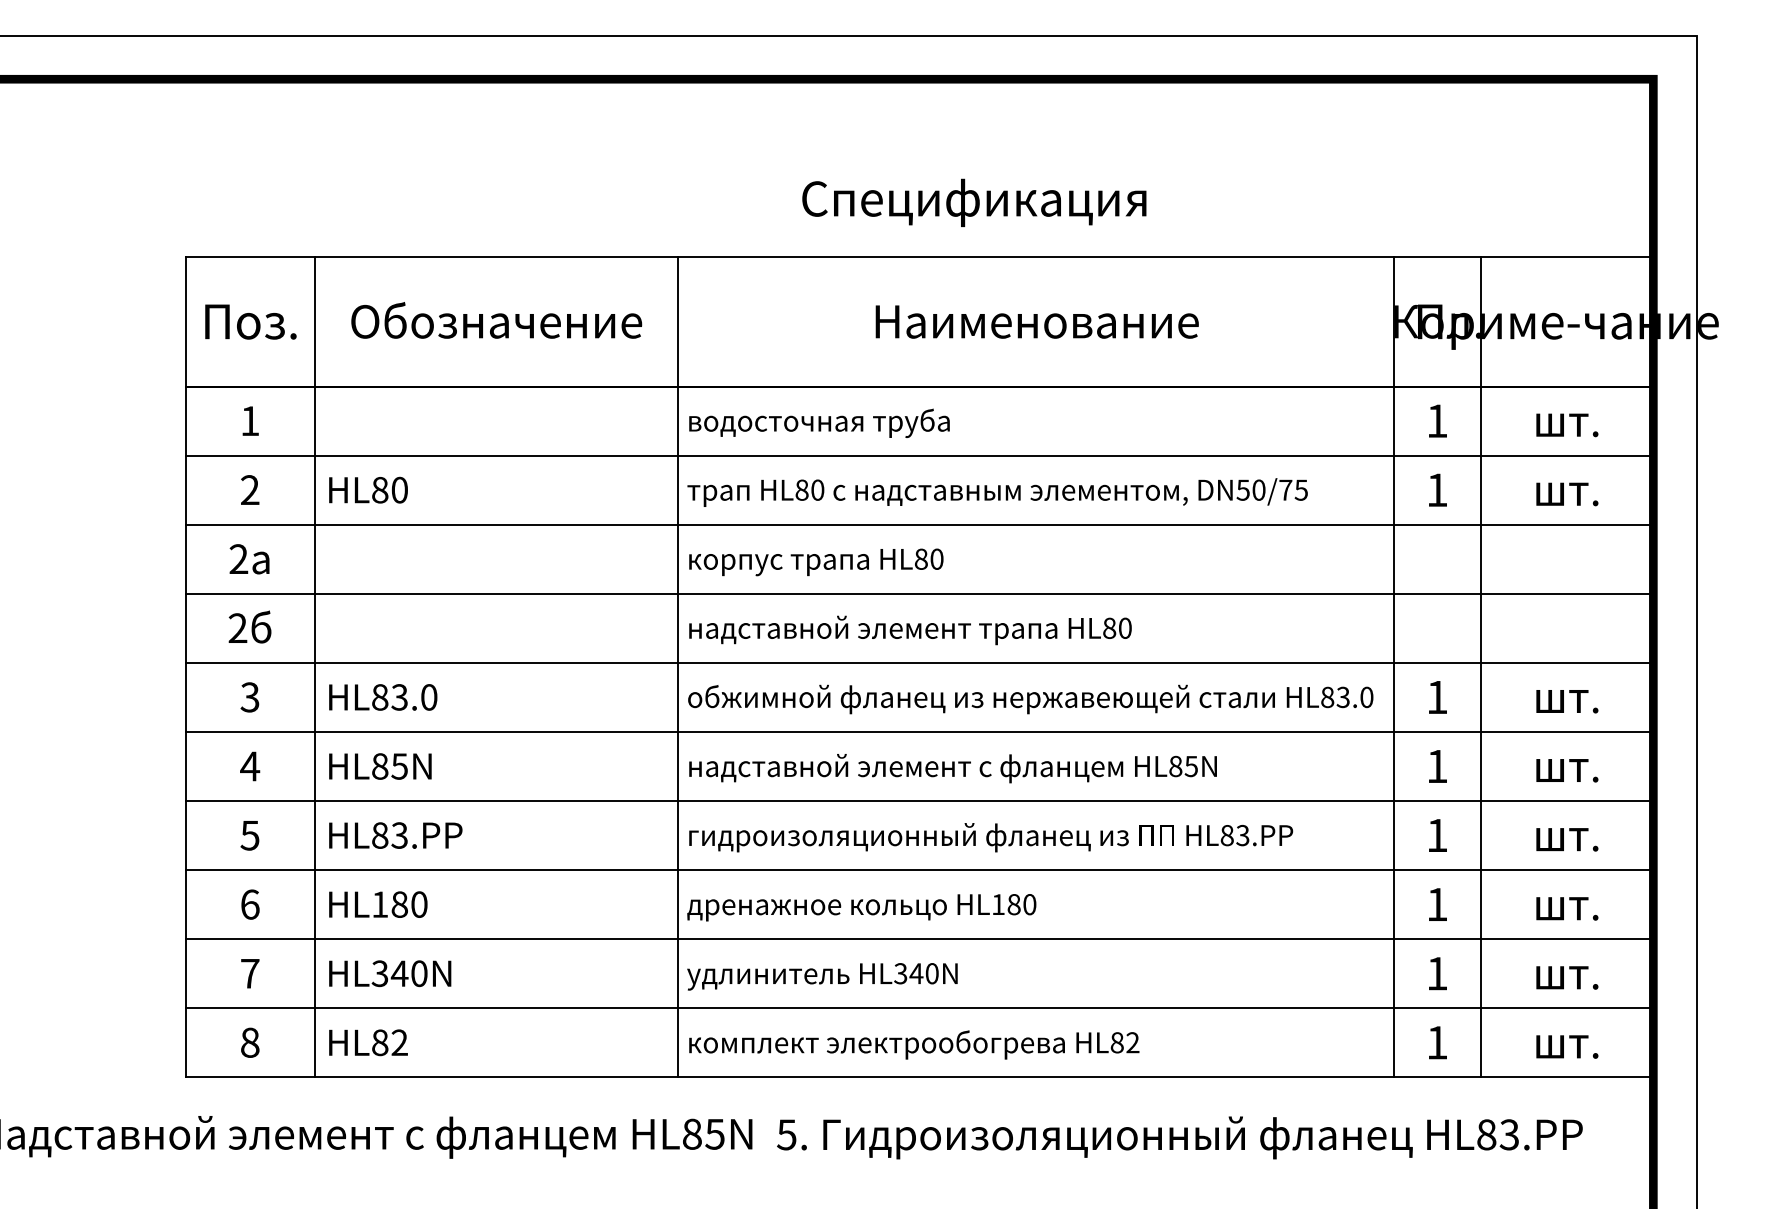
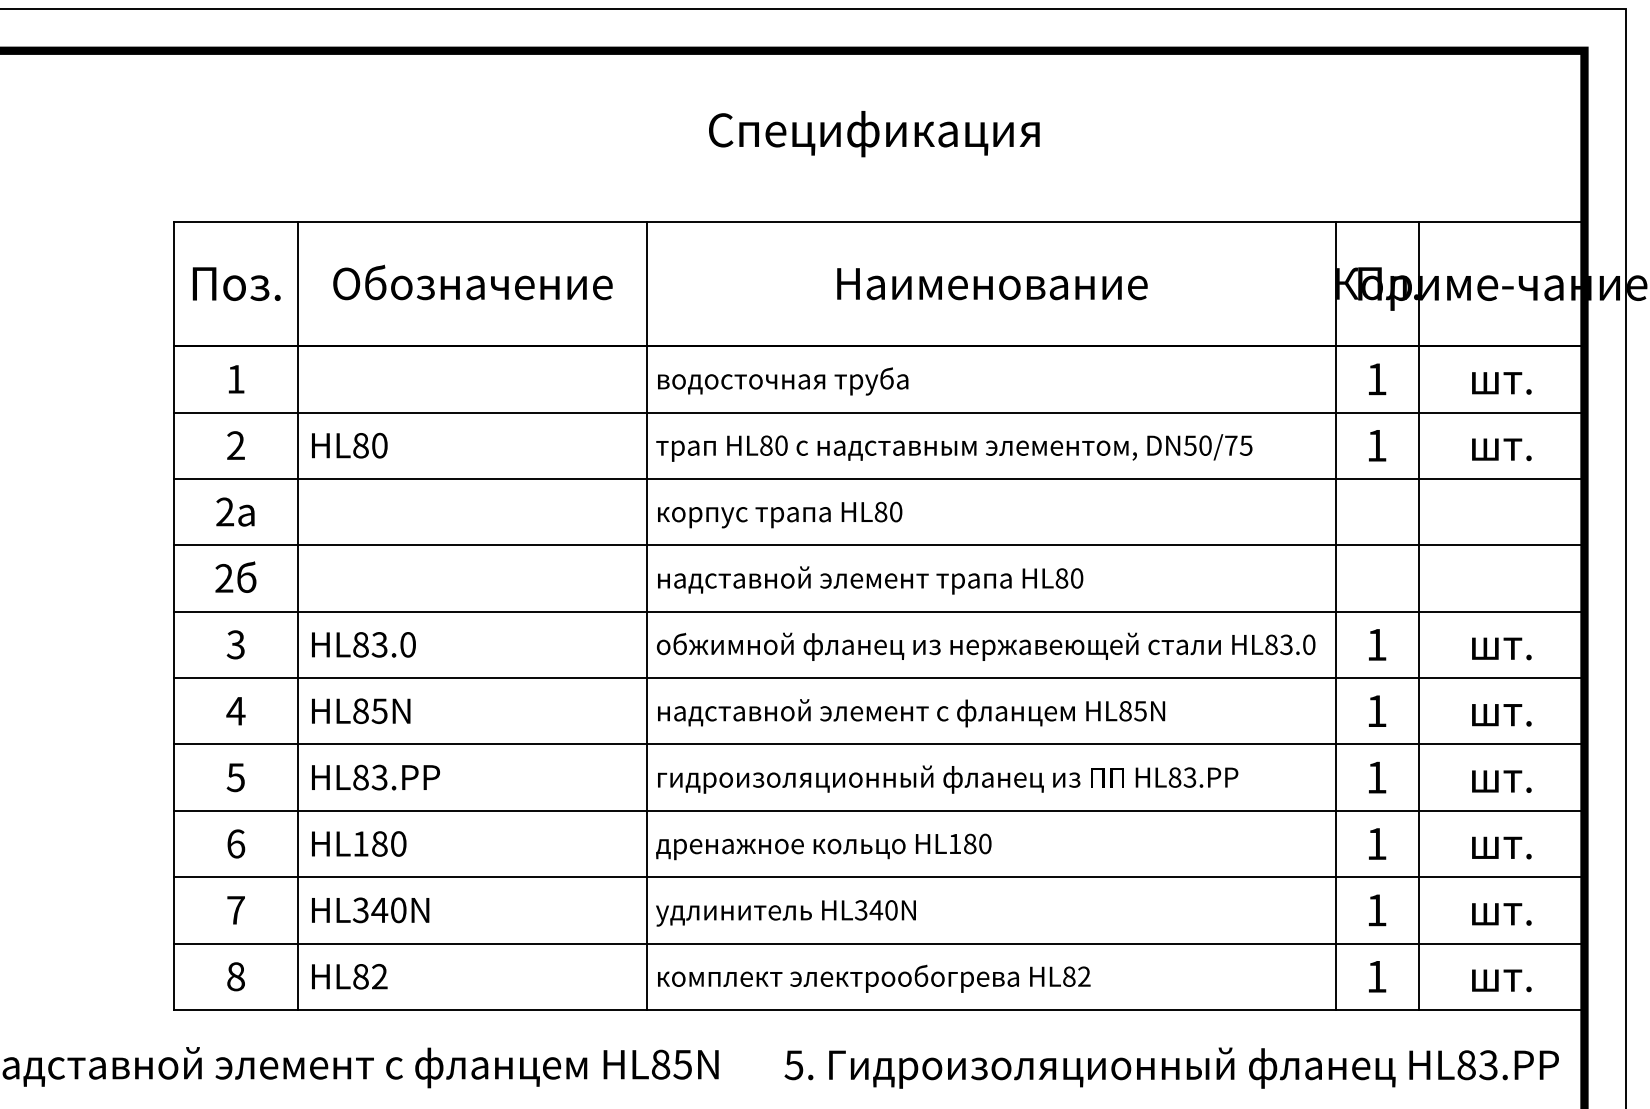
text: (974, 202) -> (874, 133), moved
text: (1179, 1137) -> (1171, 1067), moved

